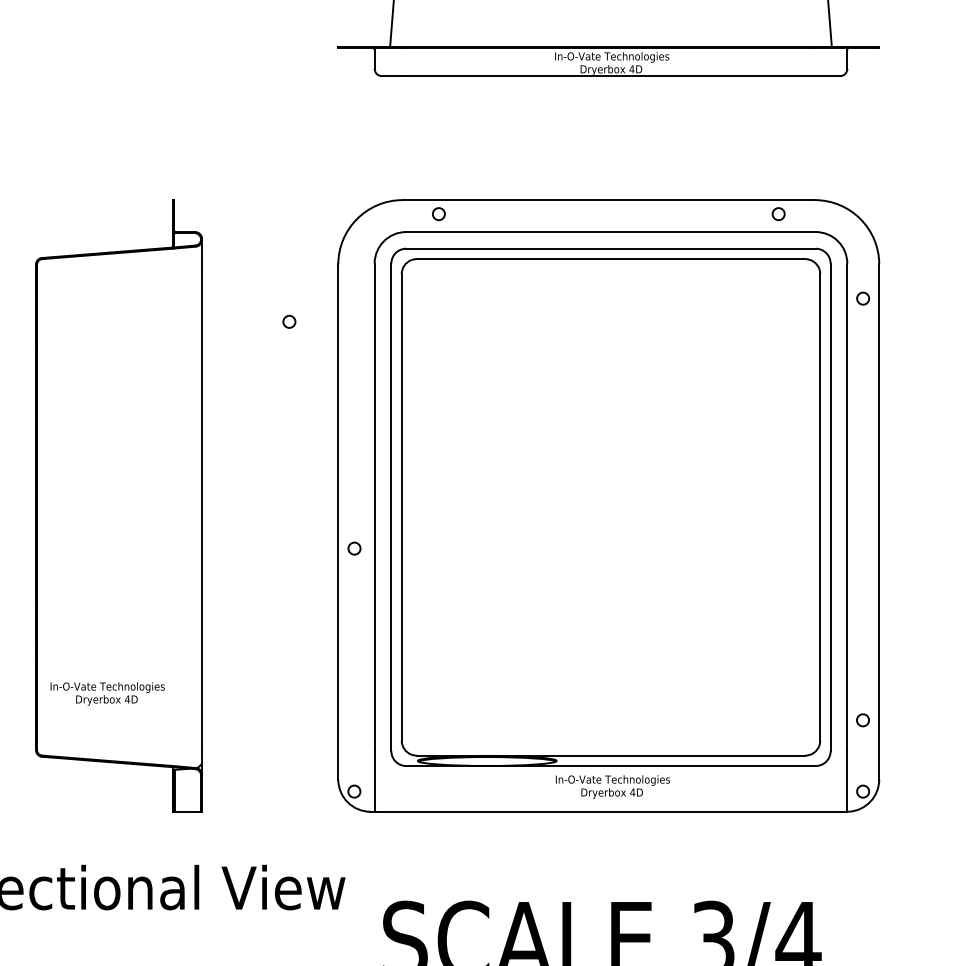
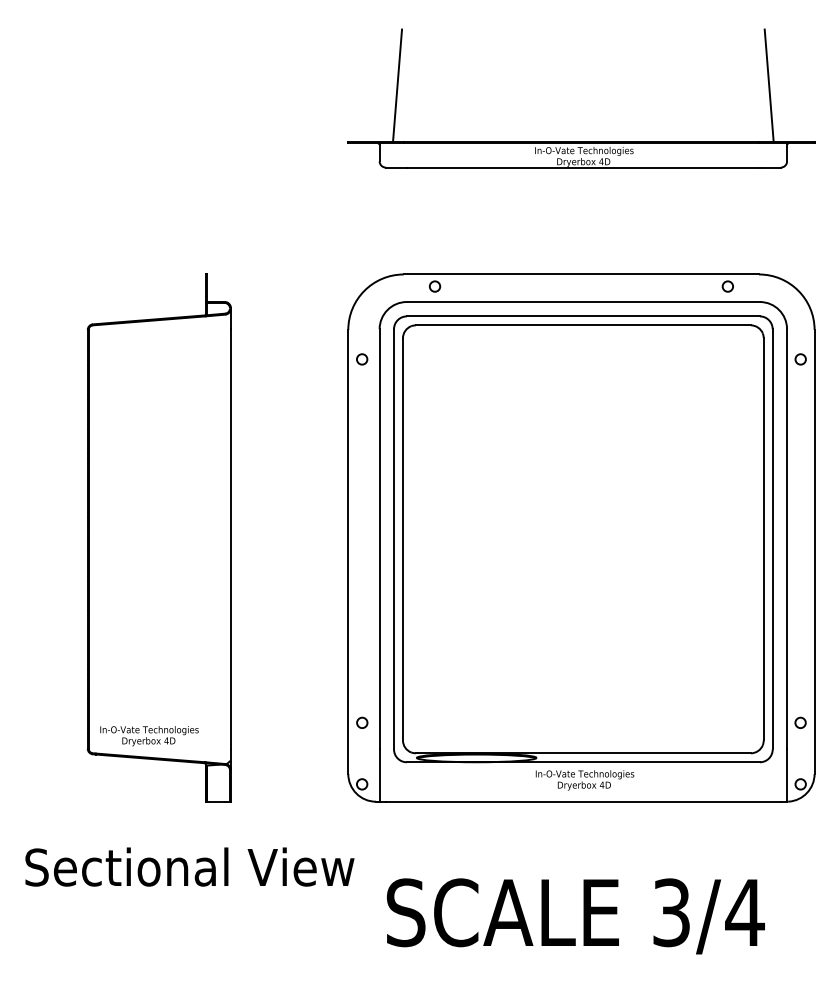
circle: (289, 321) -> (362, 359), moved
circle: (354, 548) -> (362, 722), moved
text: (107, 694) -> (149, 736), moved

